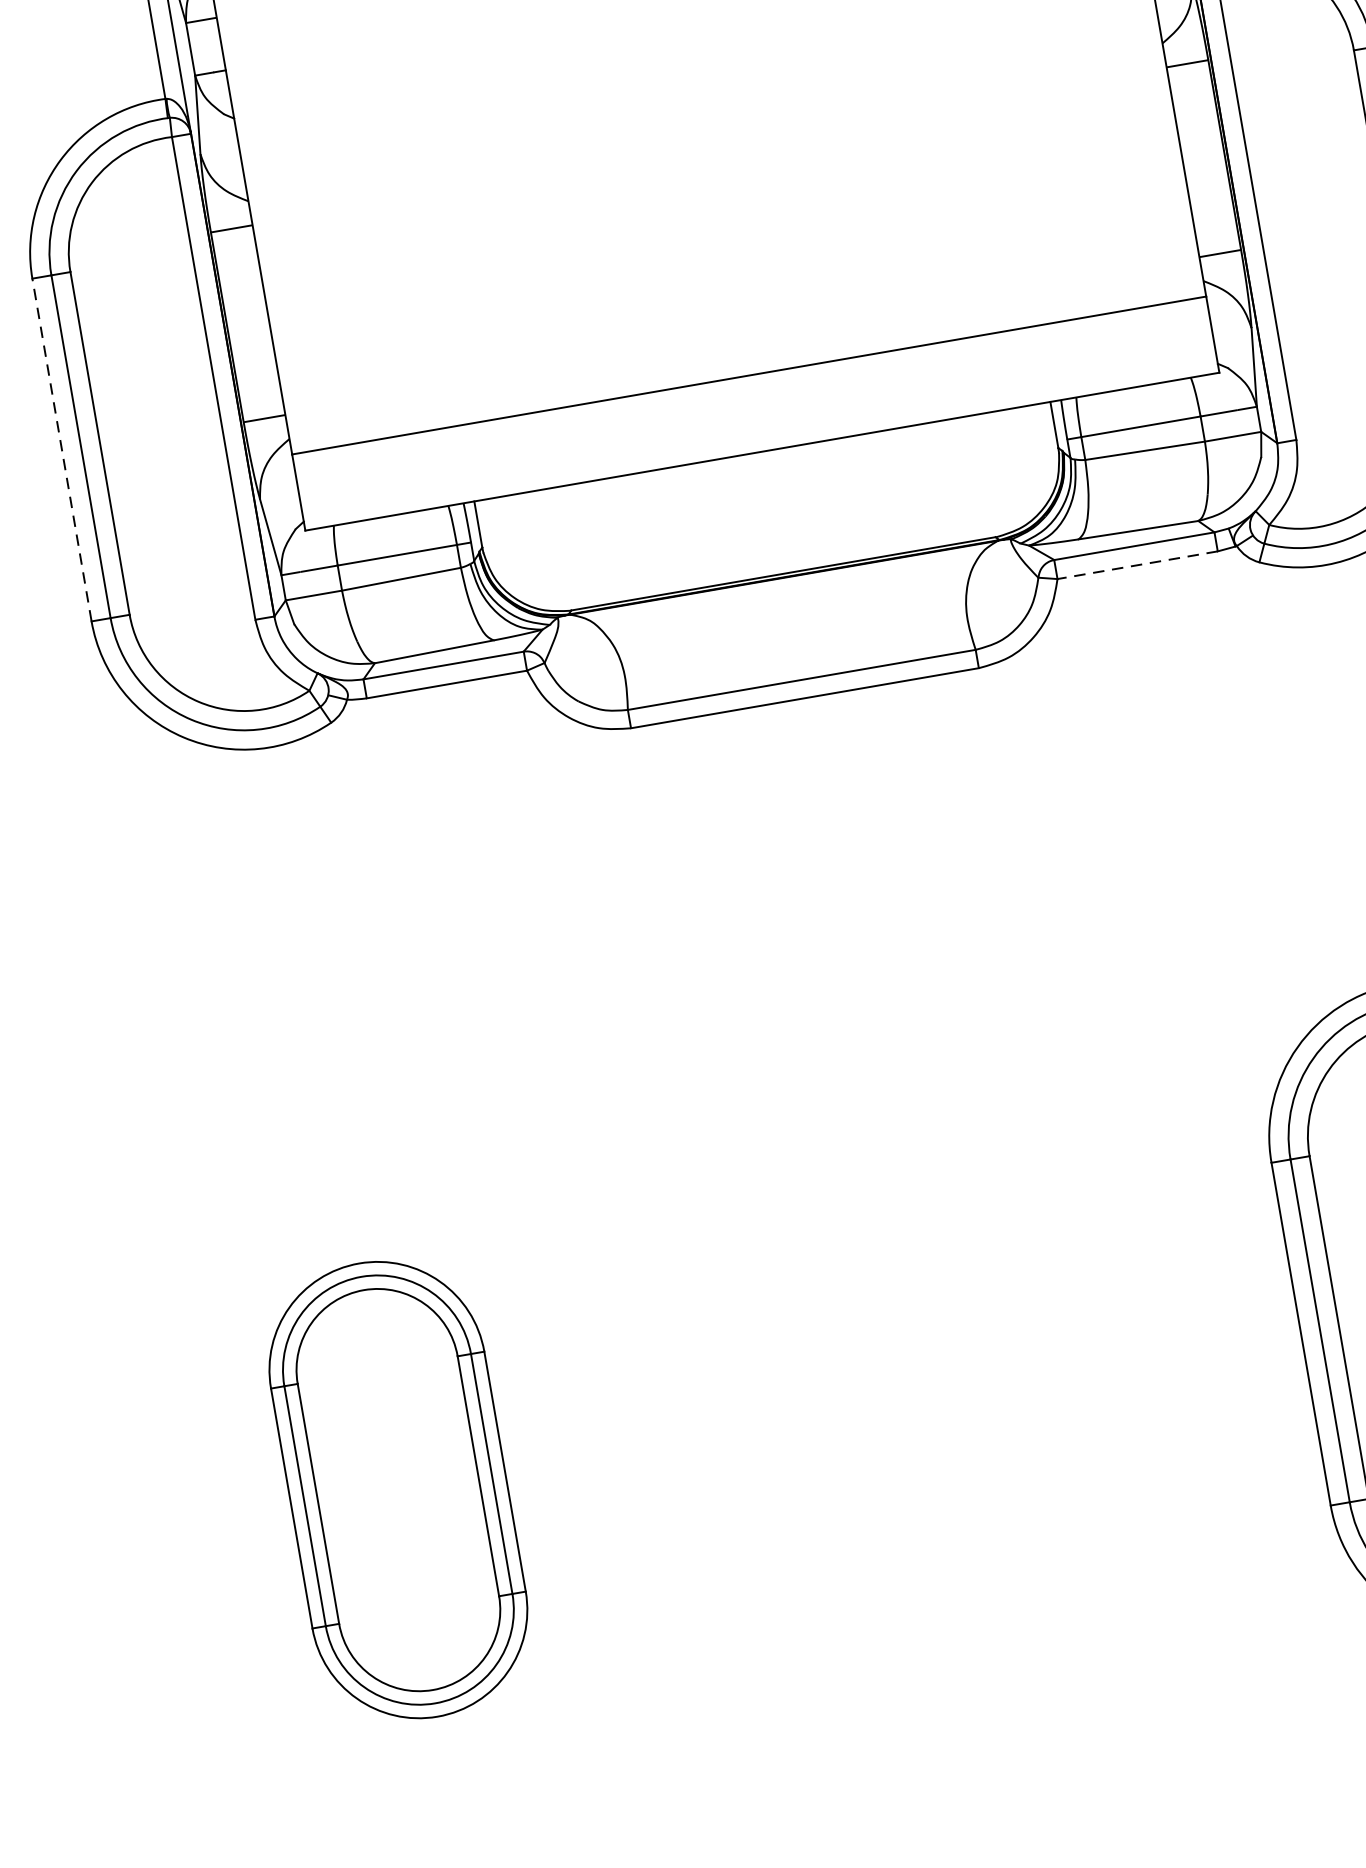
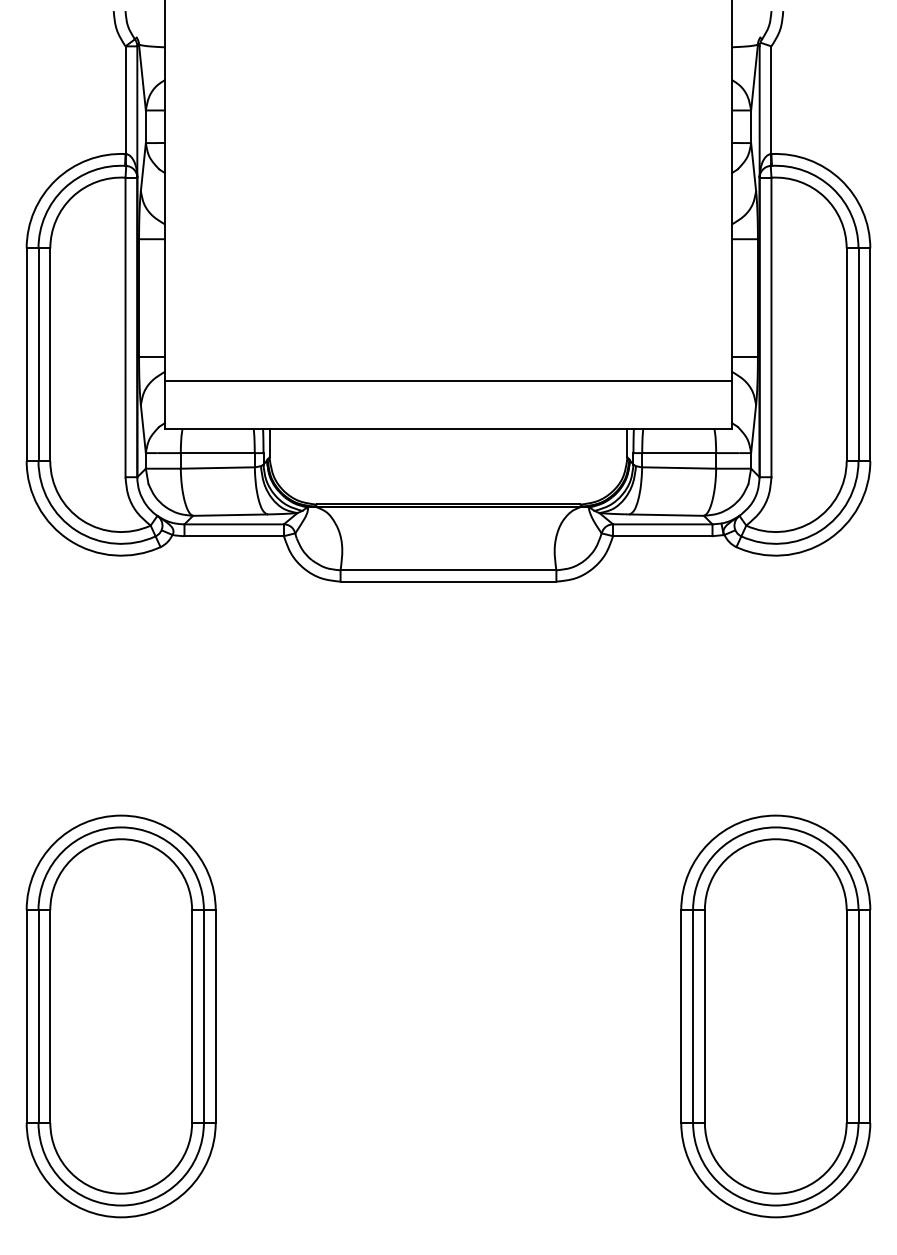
line: (61, 449) -> (26, 354), dashed -> solid
line: (1137, 565) -> (662, 536), dashed -> solid
part: (397, 1490) -> (120, 1016), size x1.43

